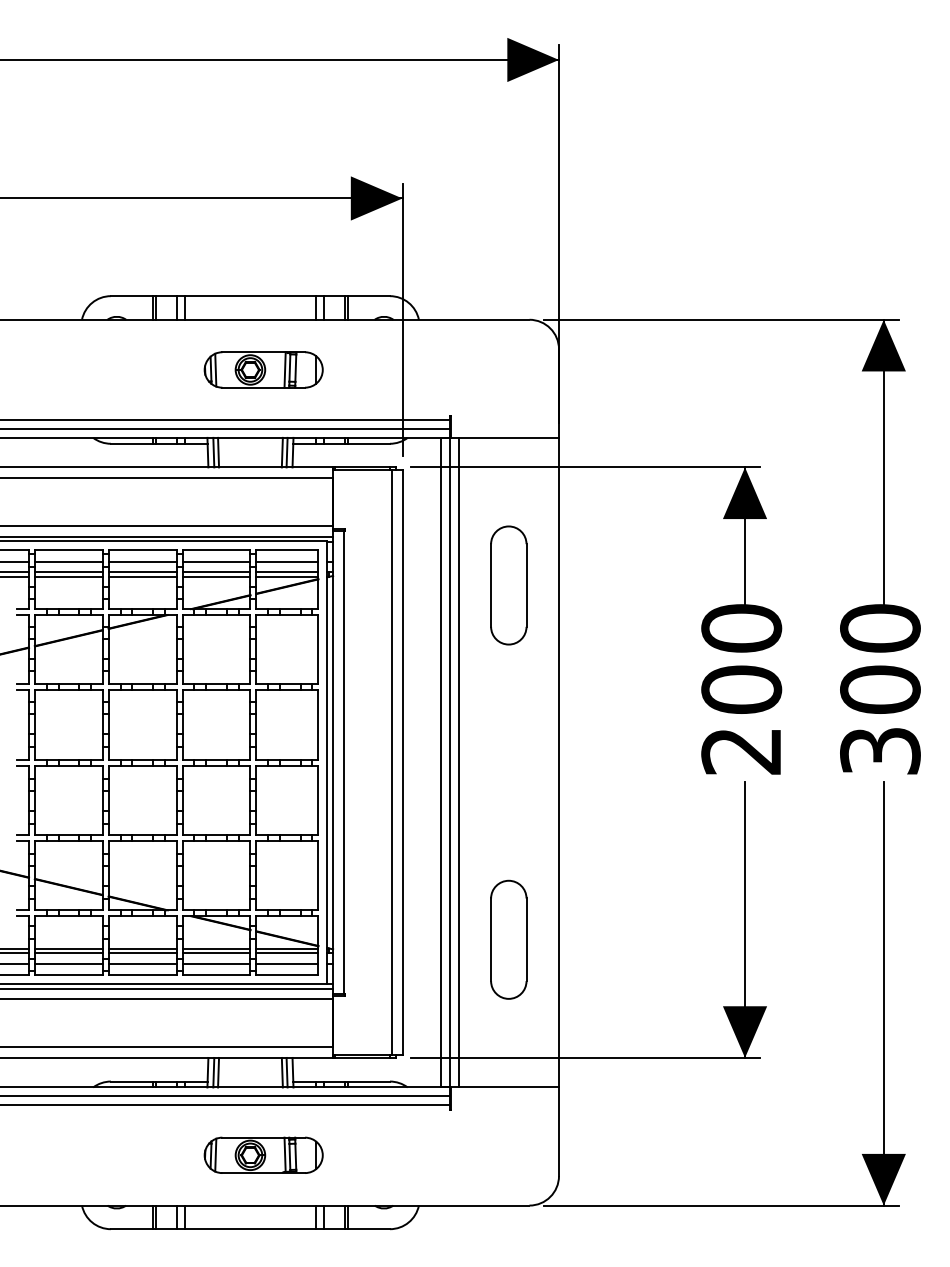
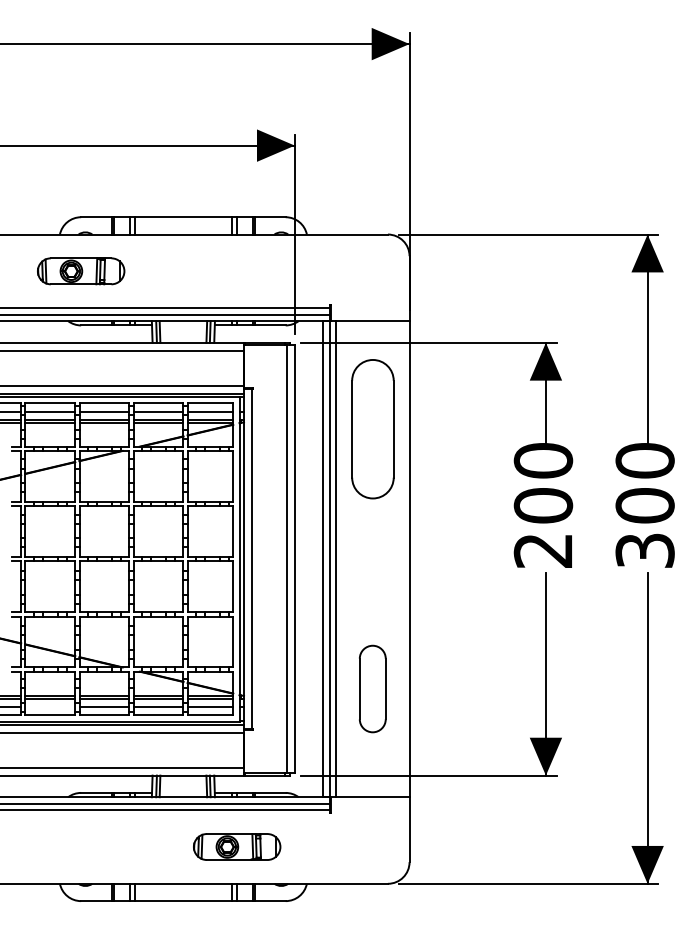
part: (264, 370) -> (81, 271), moved
part: (508, 585) -> (372, 429), size x1.6
line: (69, 963) -> (50, 706), removed
part: (264, 1154) -> (237, 846), moved

